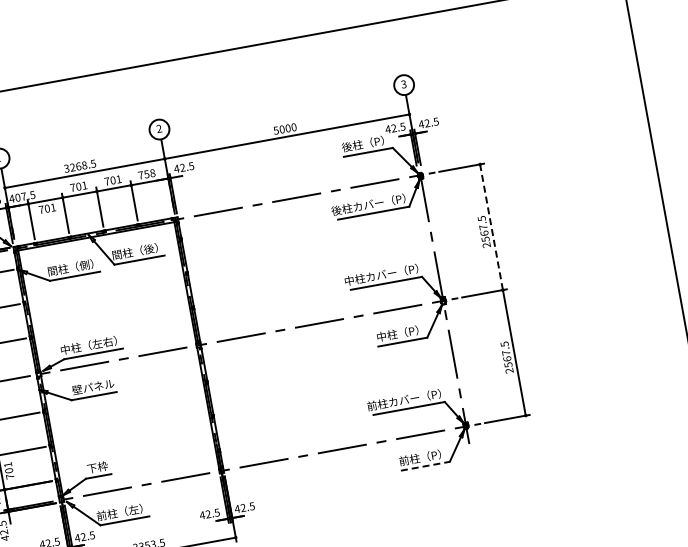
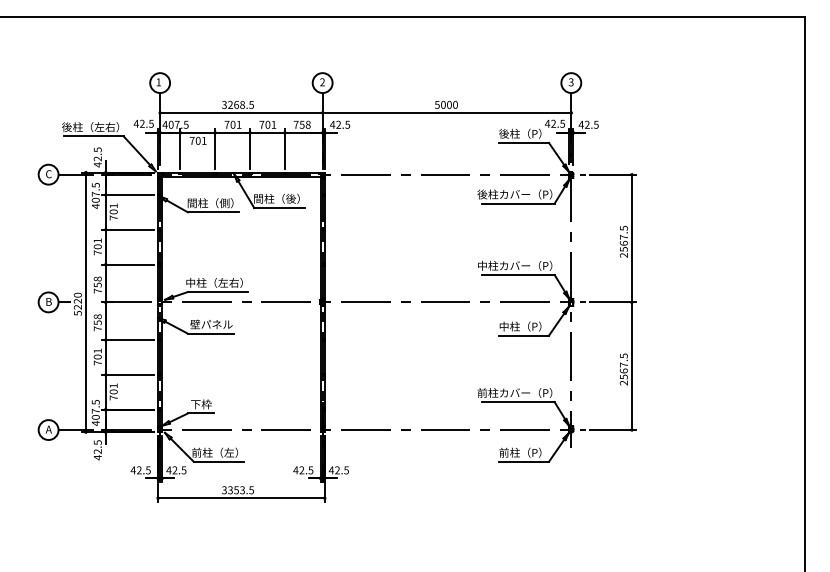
line: (491, 227) -> (631, 238), dashed -> solid
line: (425, 465) -> (524, 461), dashed -> solid

